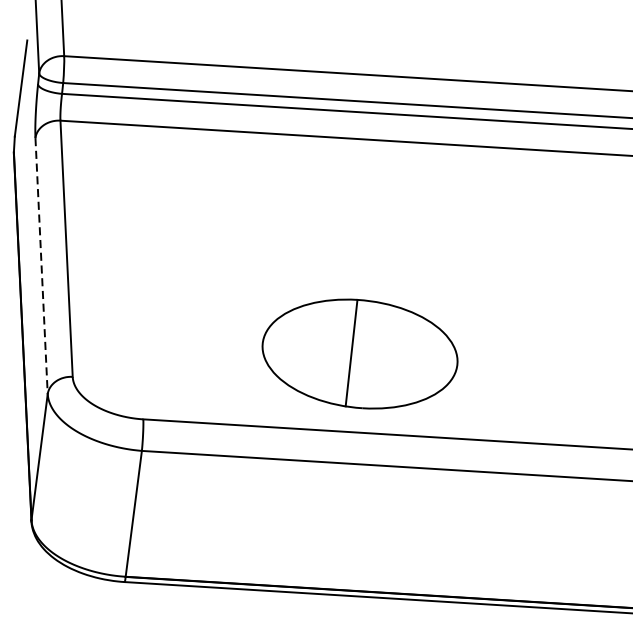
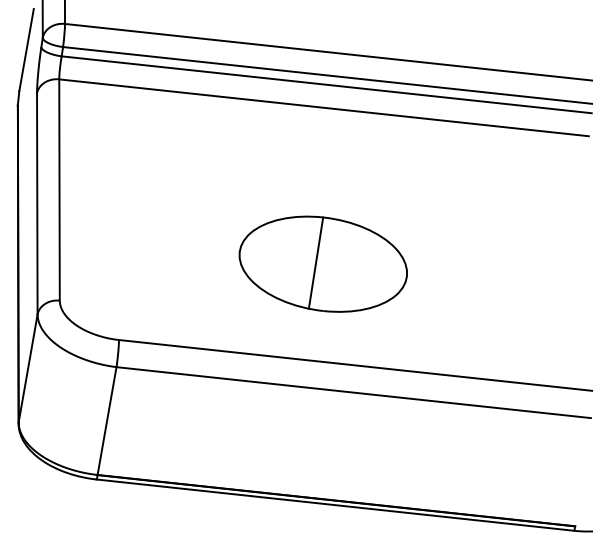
line: (41, 266) -> (37, 204), dashed -> solid
part: (359, 353) -> (322, 263), moved

